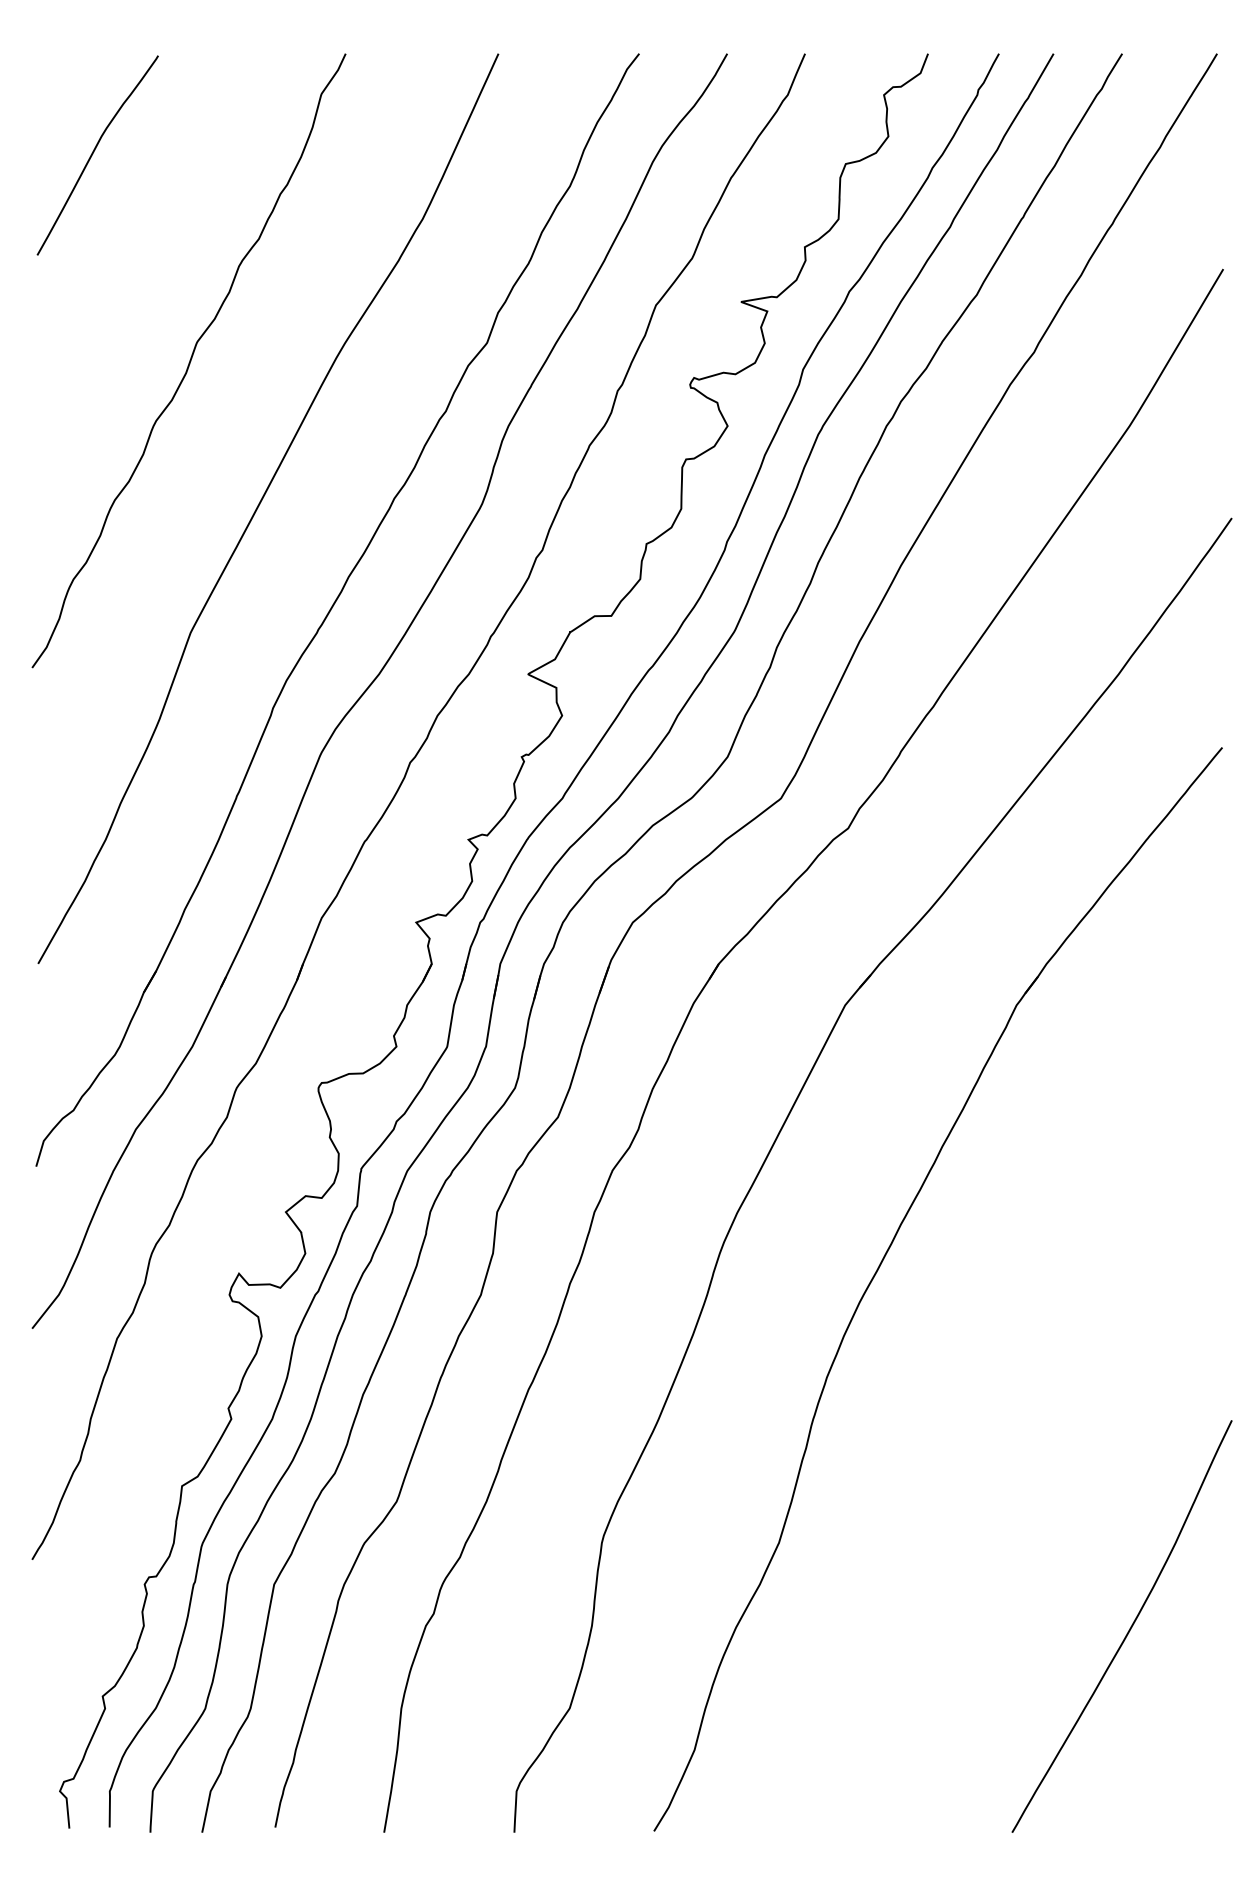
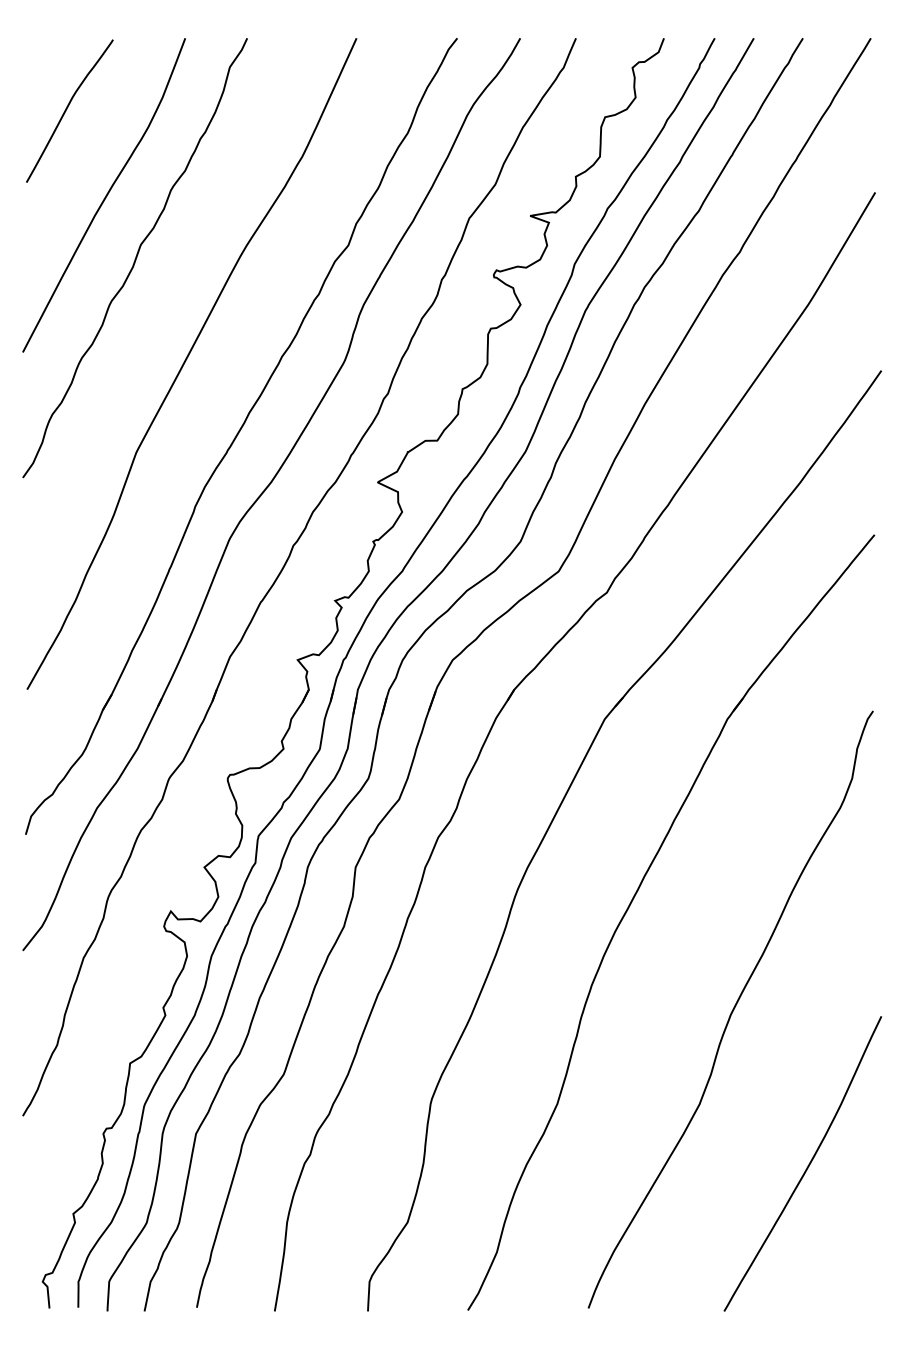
curve: (147, 273) -> (105, 195), added
curve: (1023, 1410) -> (732, 1009), added

